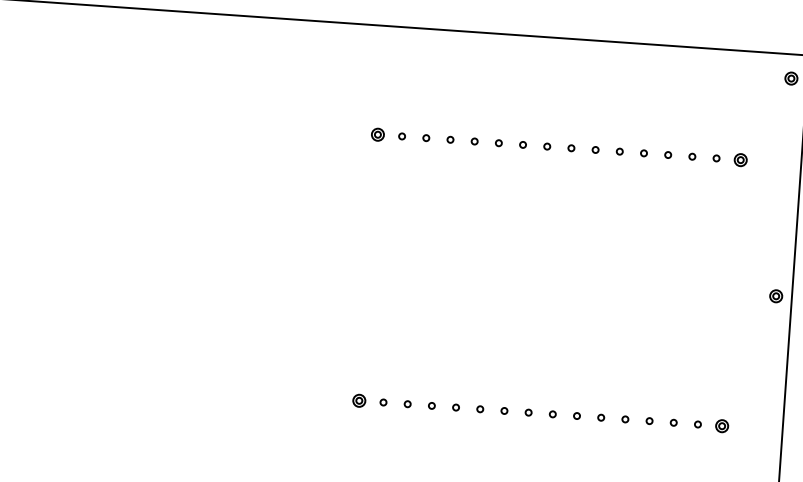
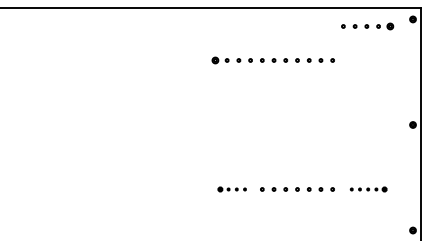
part: (693, 156) -> (367, 26), moved
part: (392, 403) -> (231, 189), size x0.7
part: (675, 422) -> (368, 189), size x0.7

